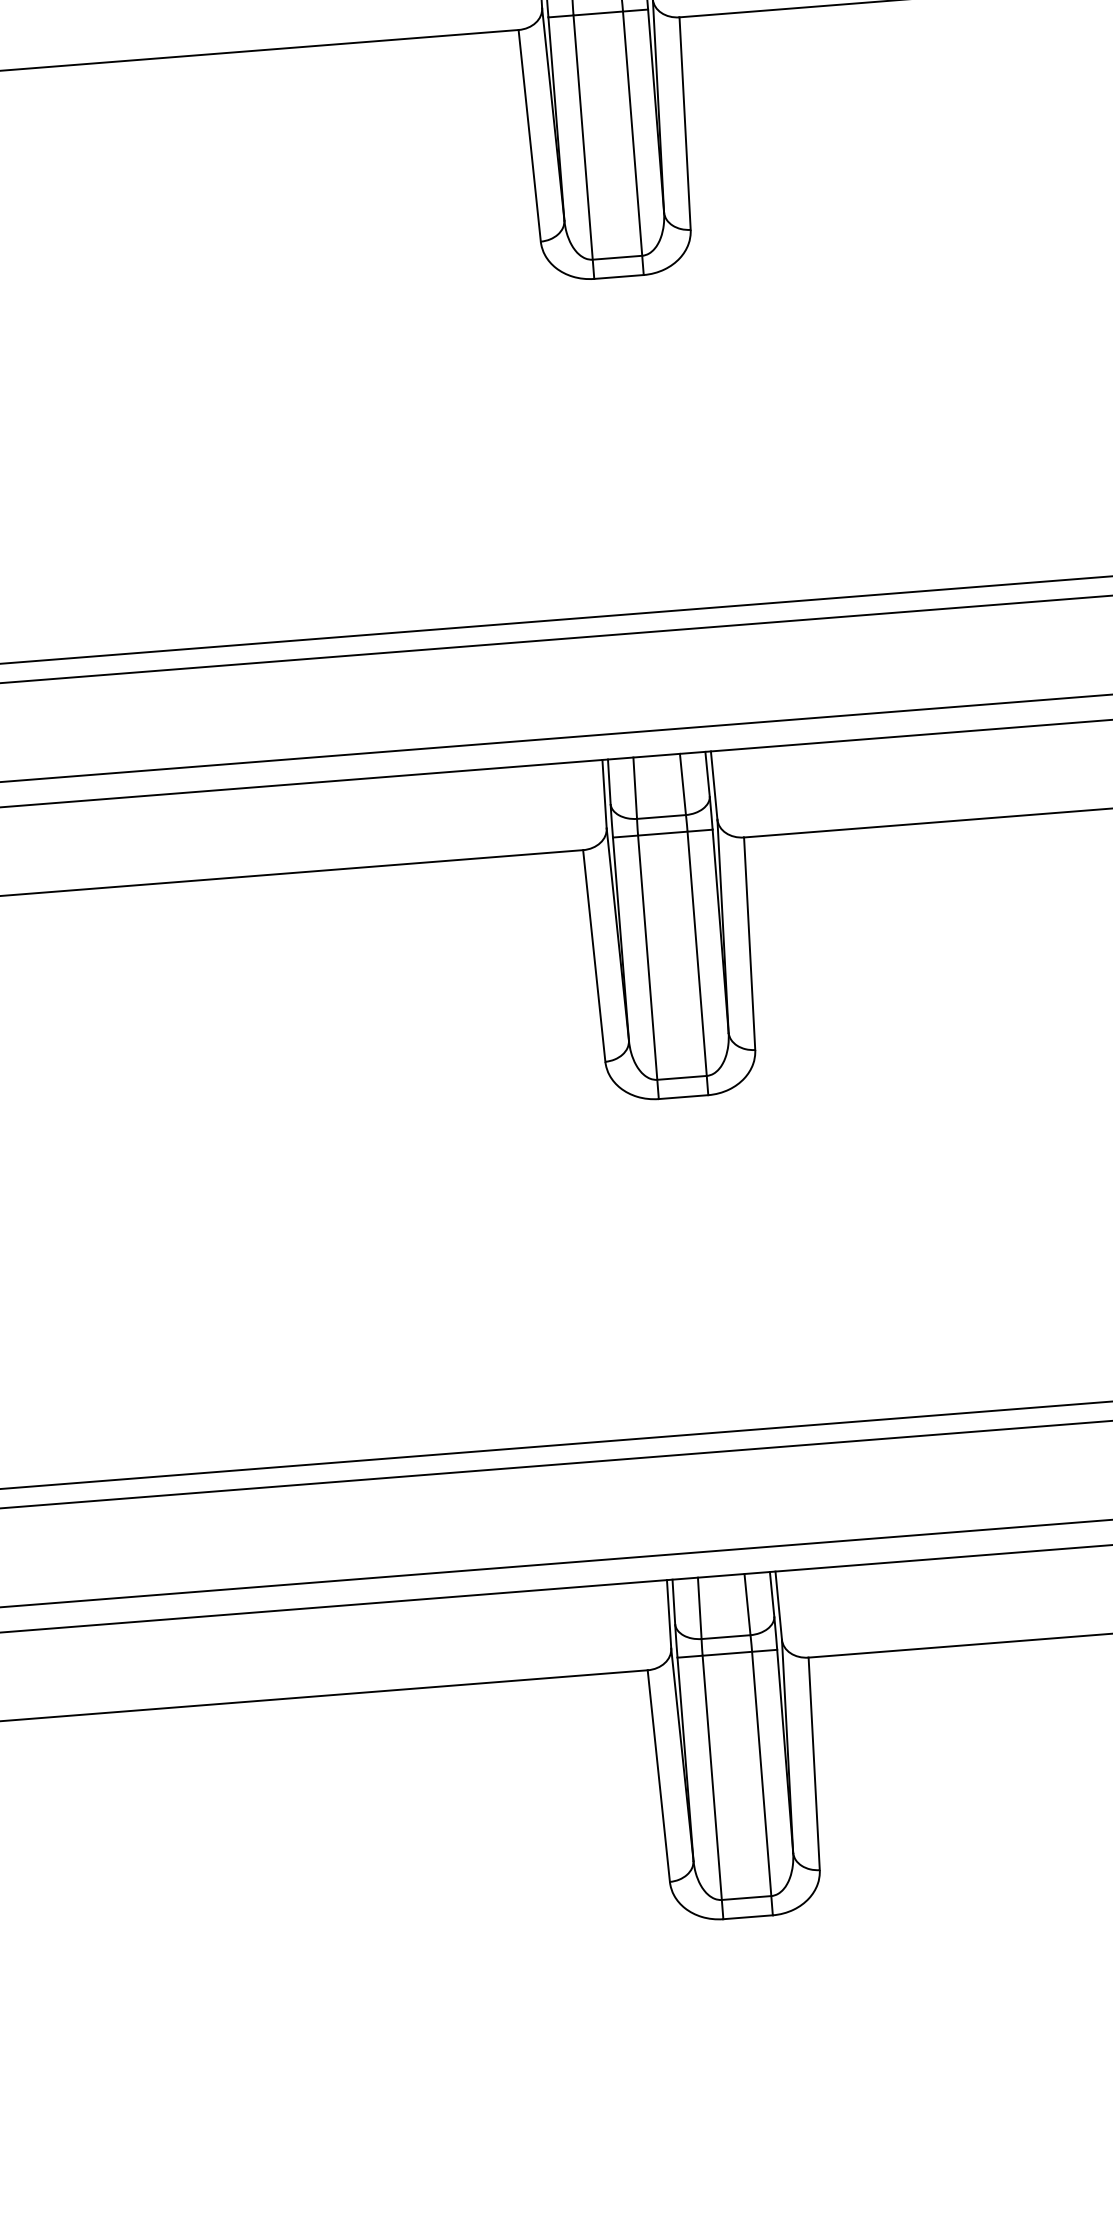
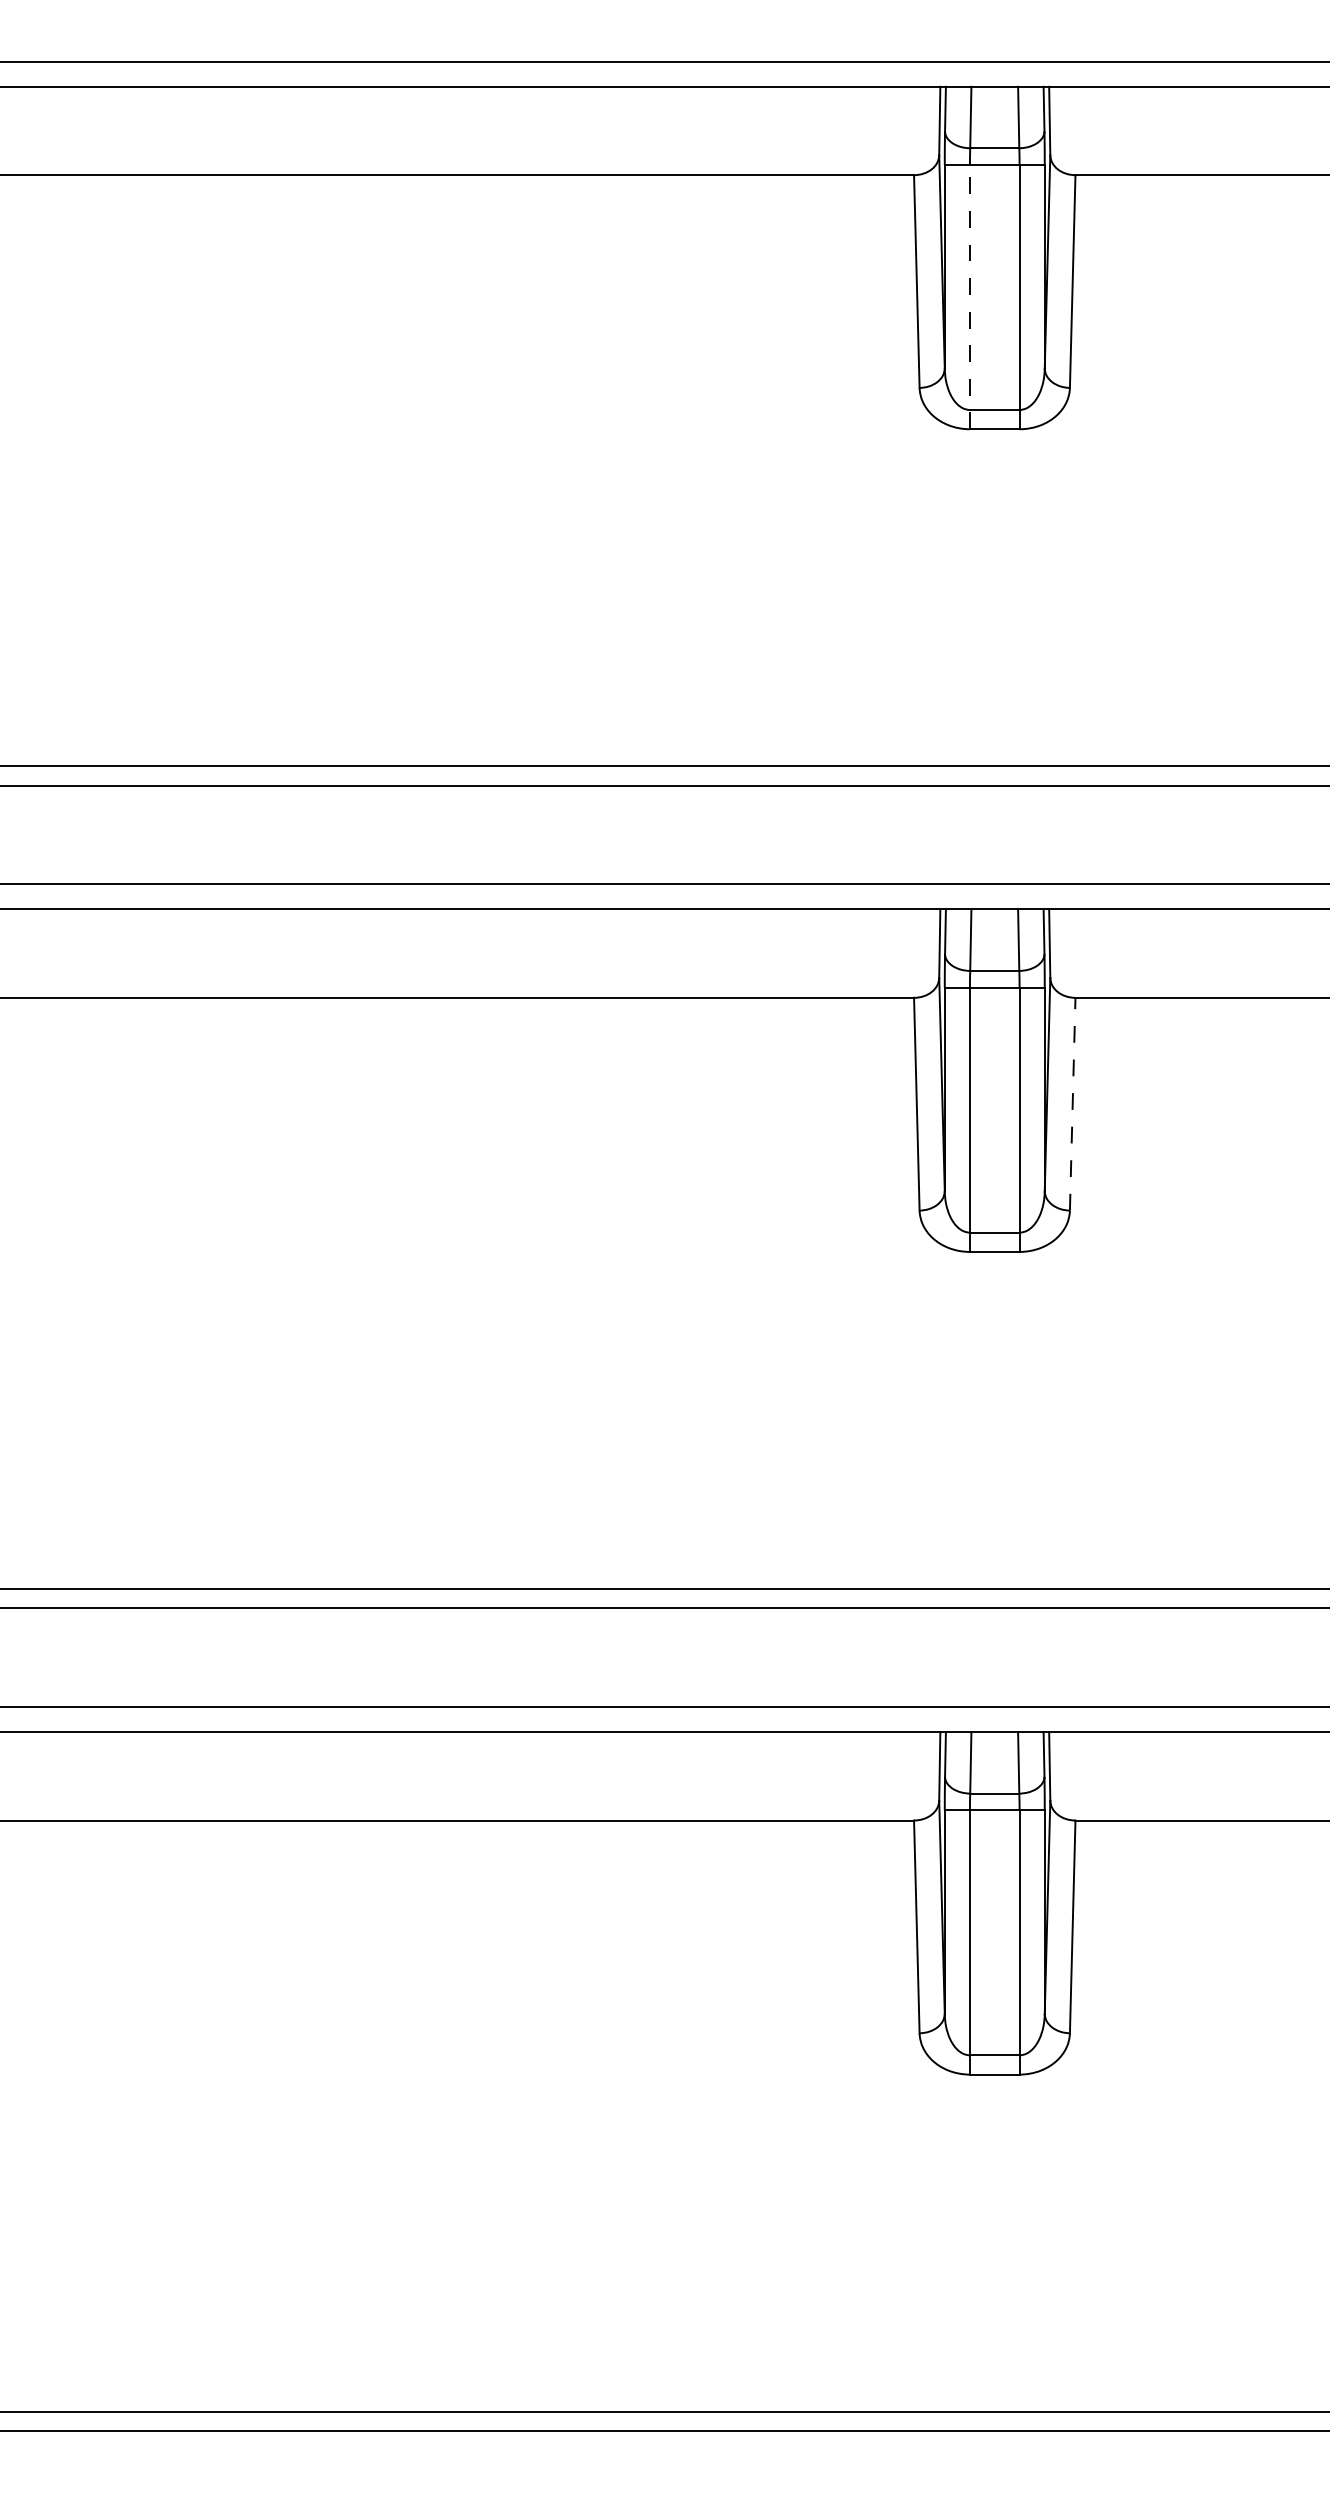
line: (583, 146) -> (969, 296), solid -> dashed
line: (749, 943) -> (1072, 1103), solid -> dashed

